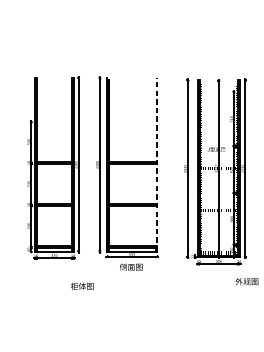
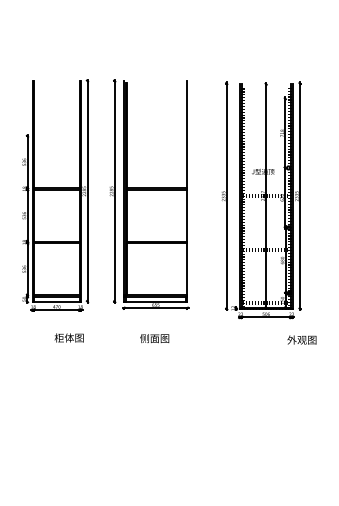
line: (157, 164) -> (187, 190), dashed -> solid
text: (131, 267) -> (154, 338), moved
text: (81, 285) -> (68, 337), moved

